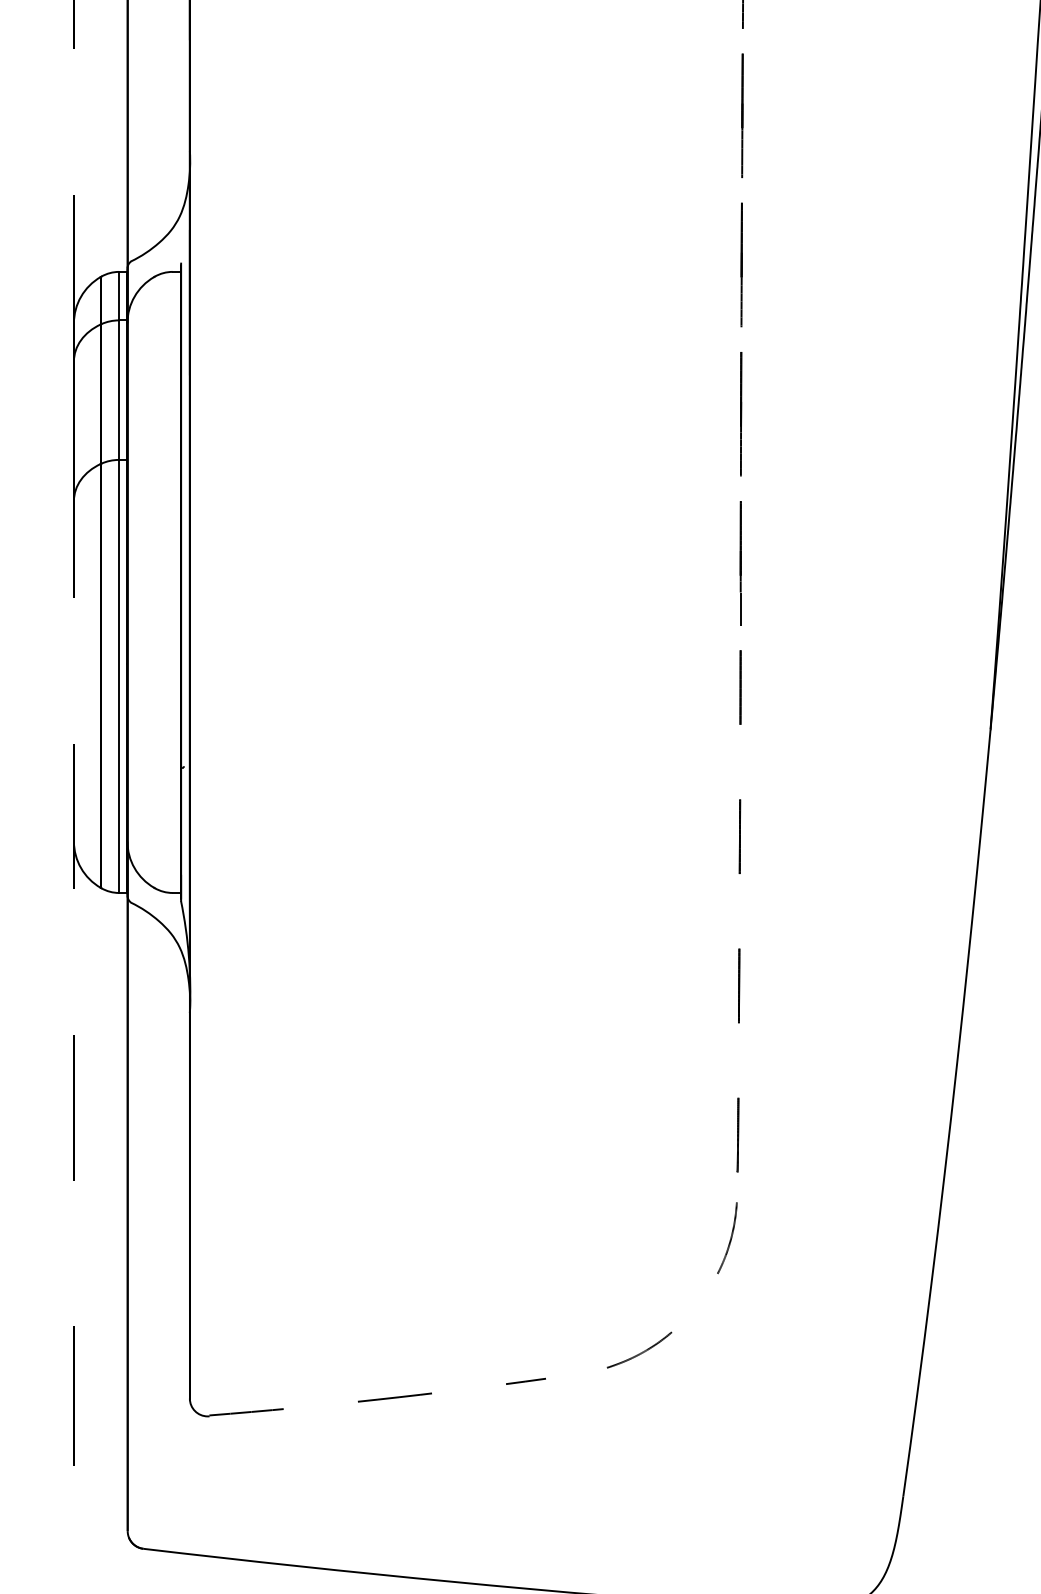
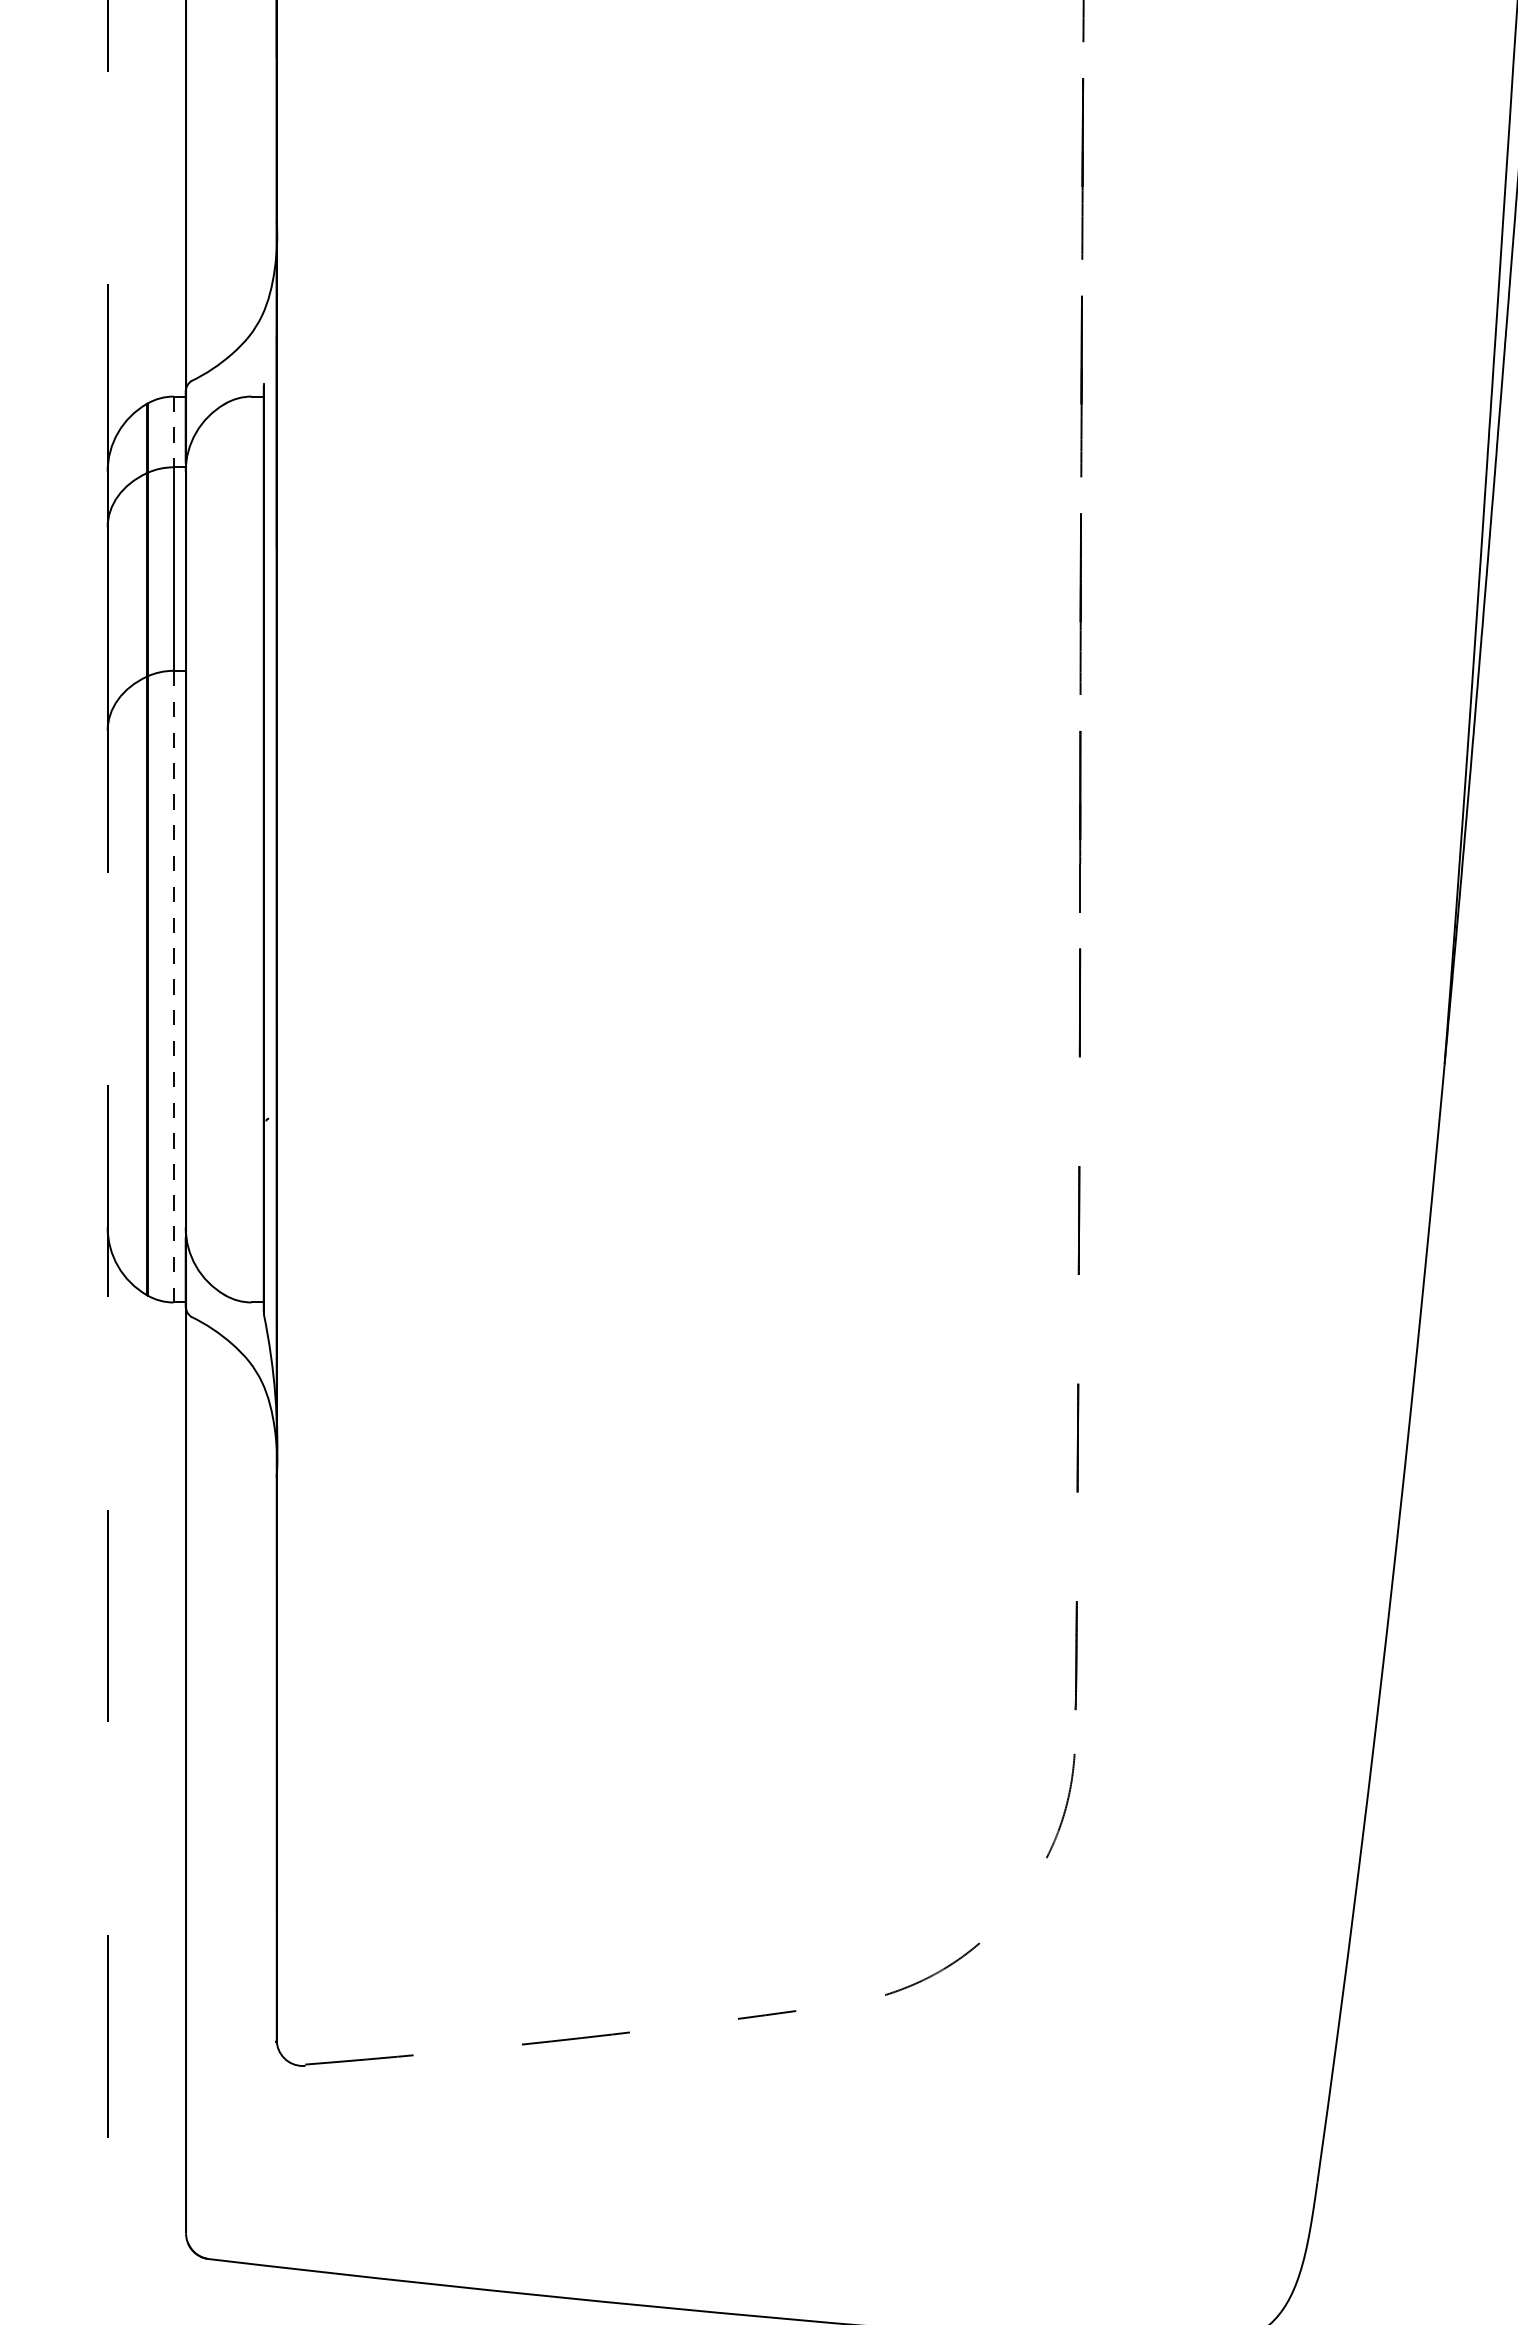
line: (119, 296) -> (174, 432), solid -> dashed
line: (119, 676) -> (174, 986), solid -> dashed

